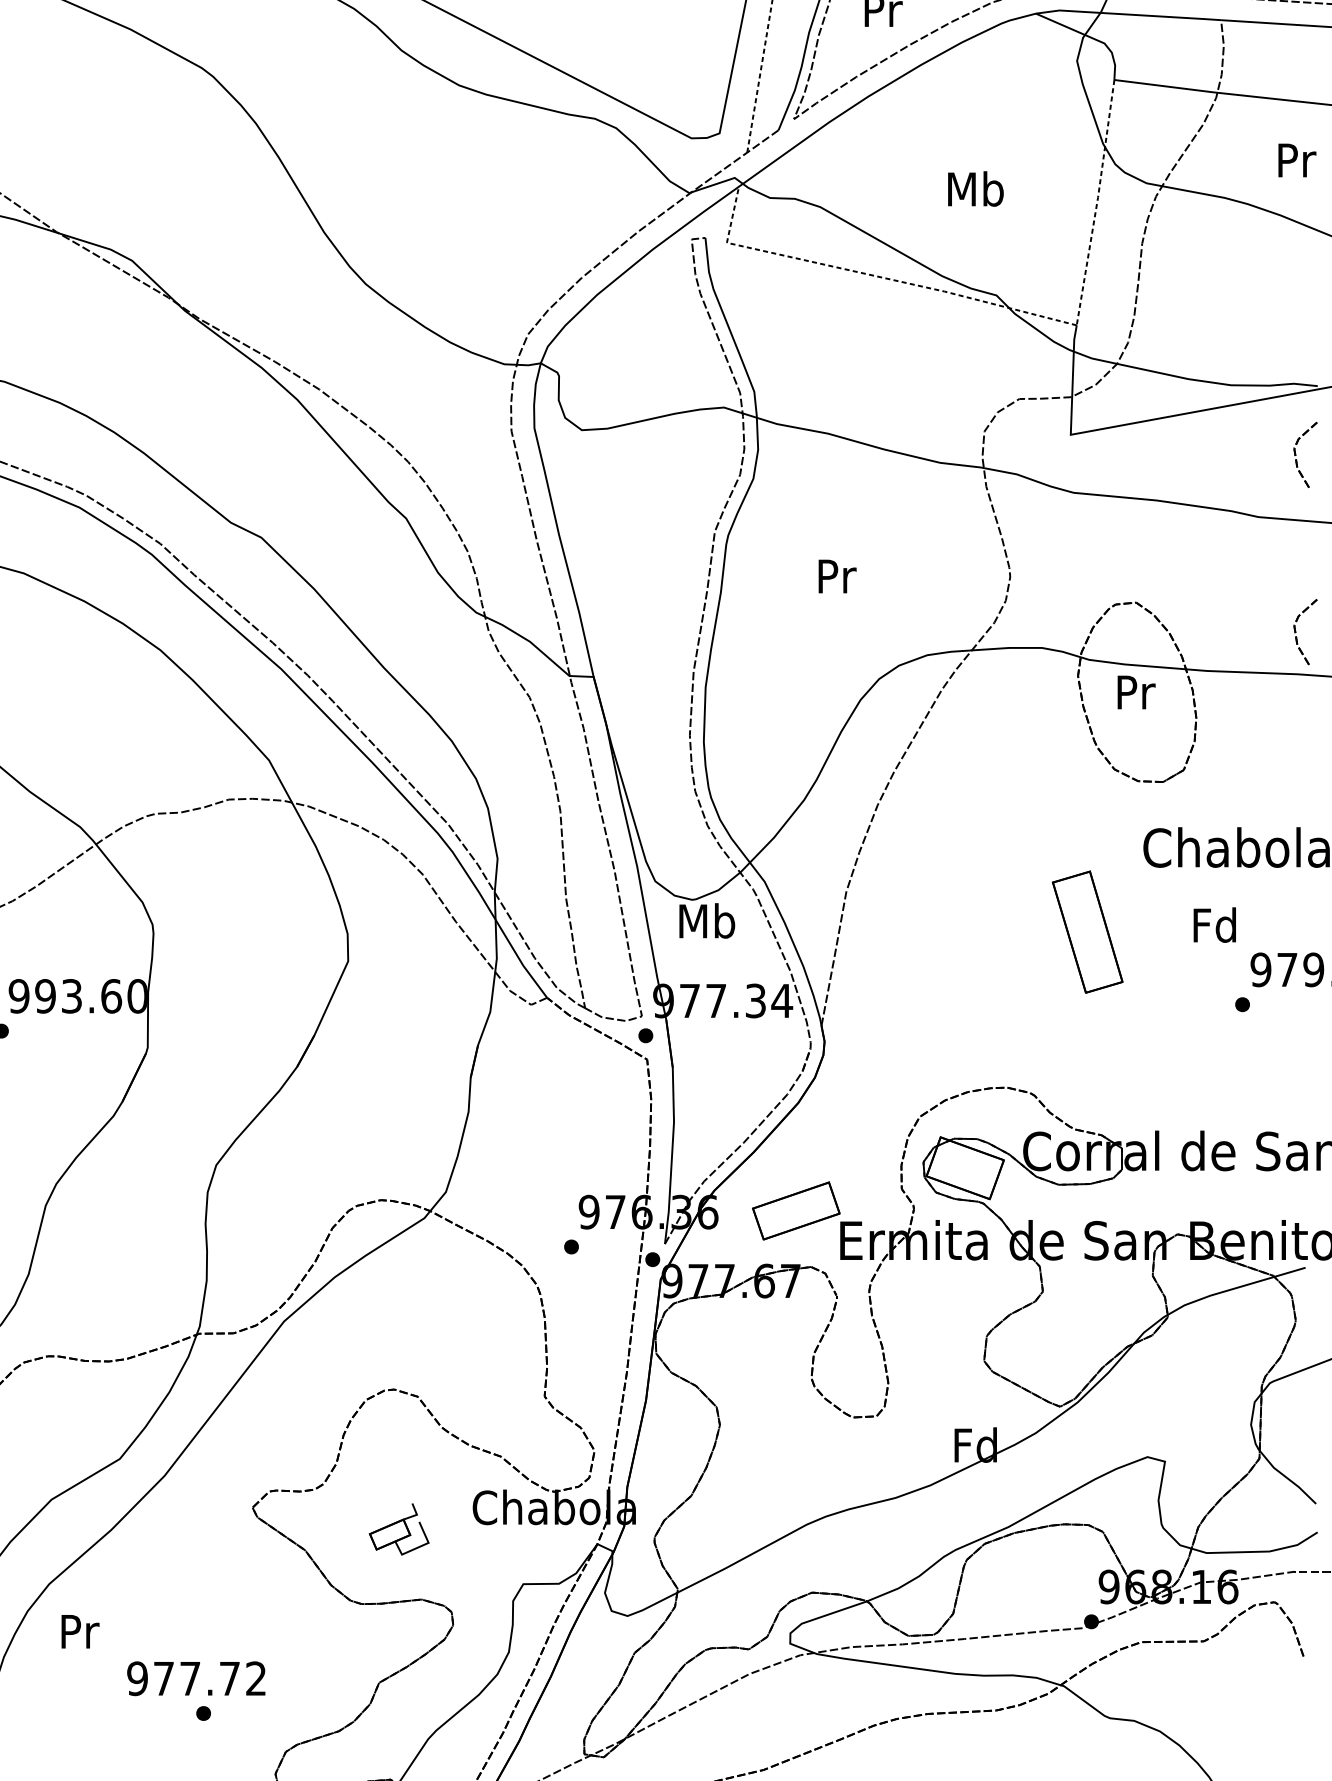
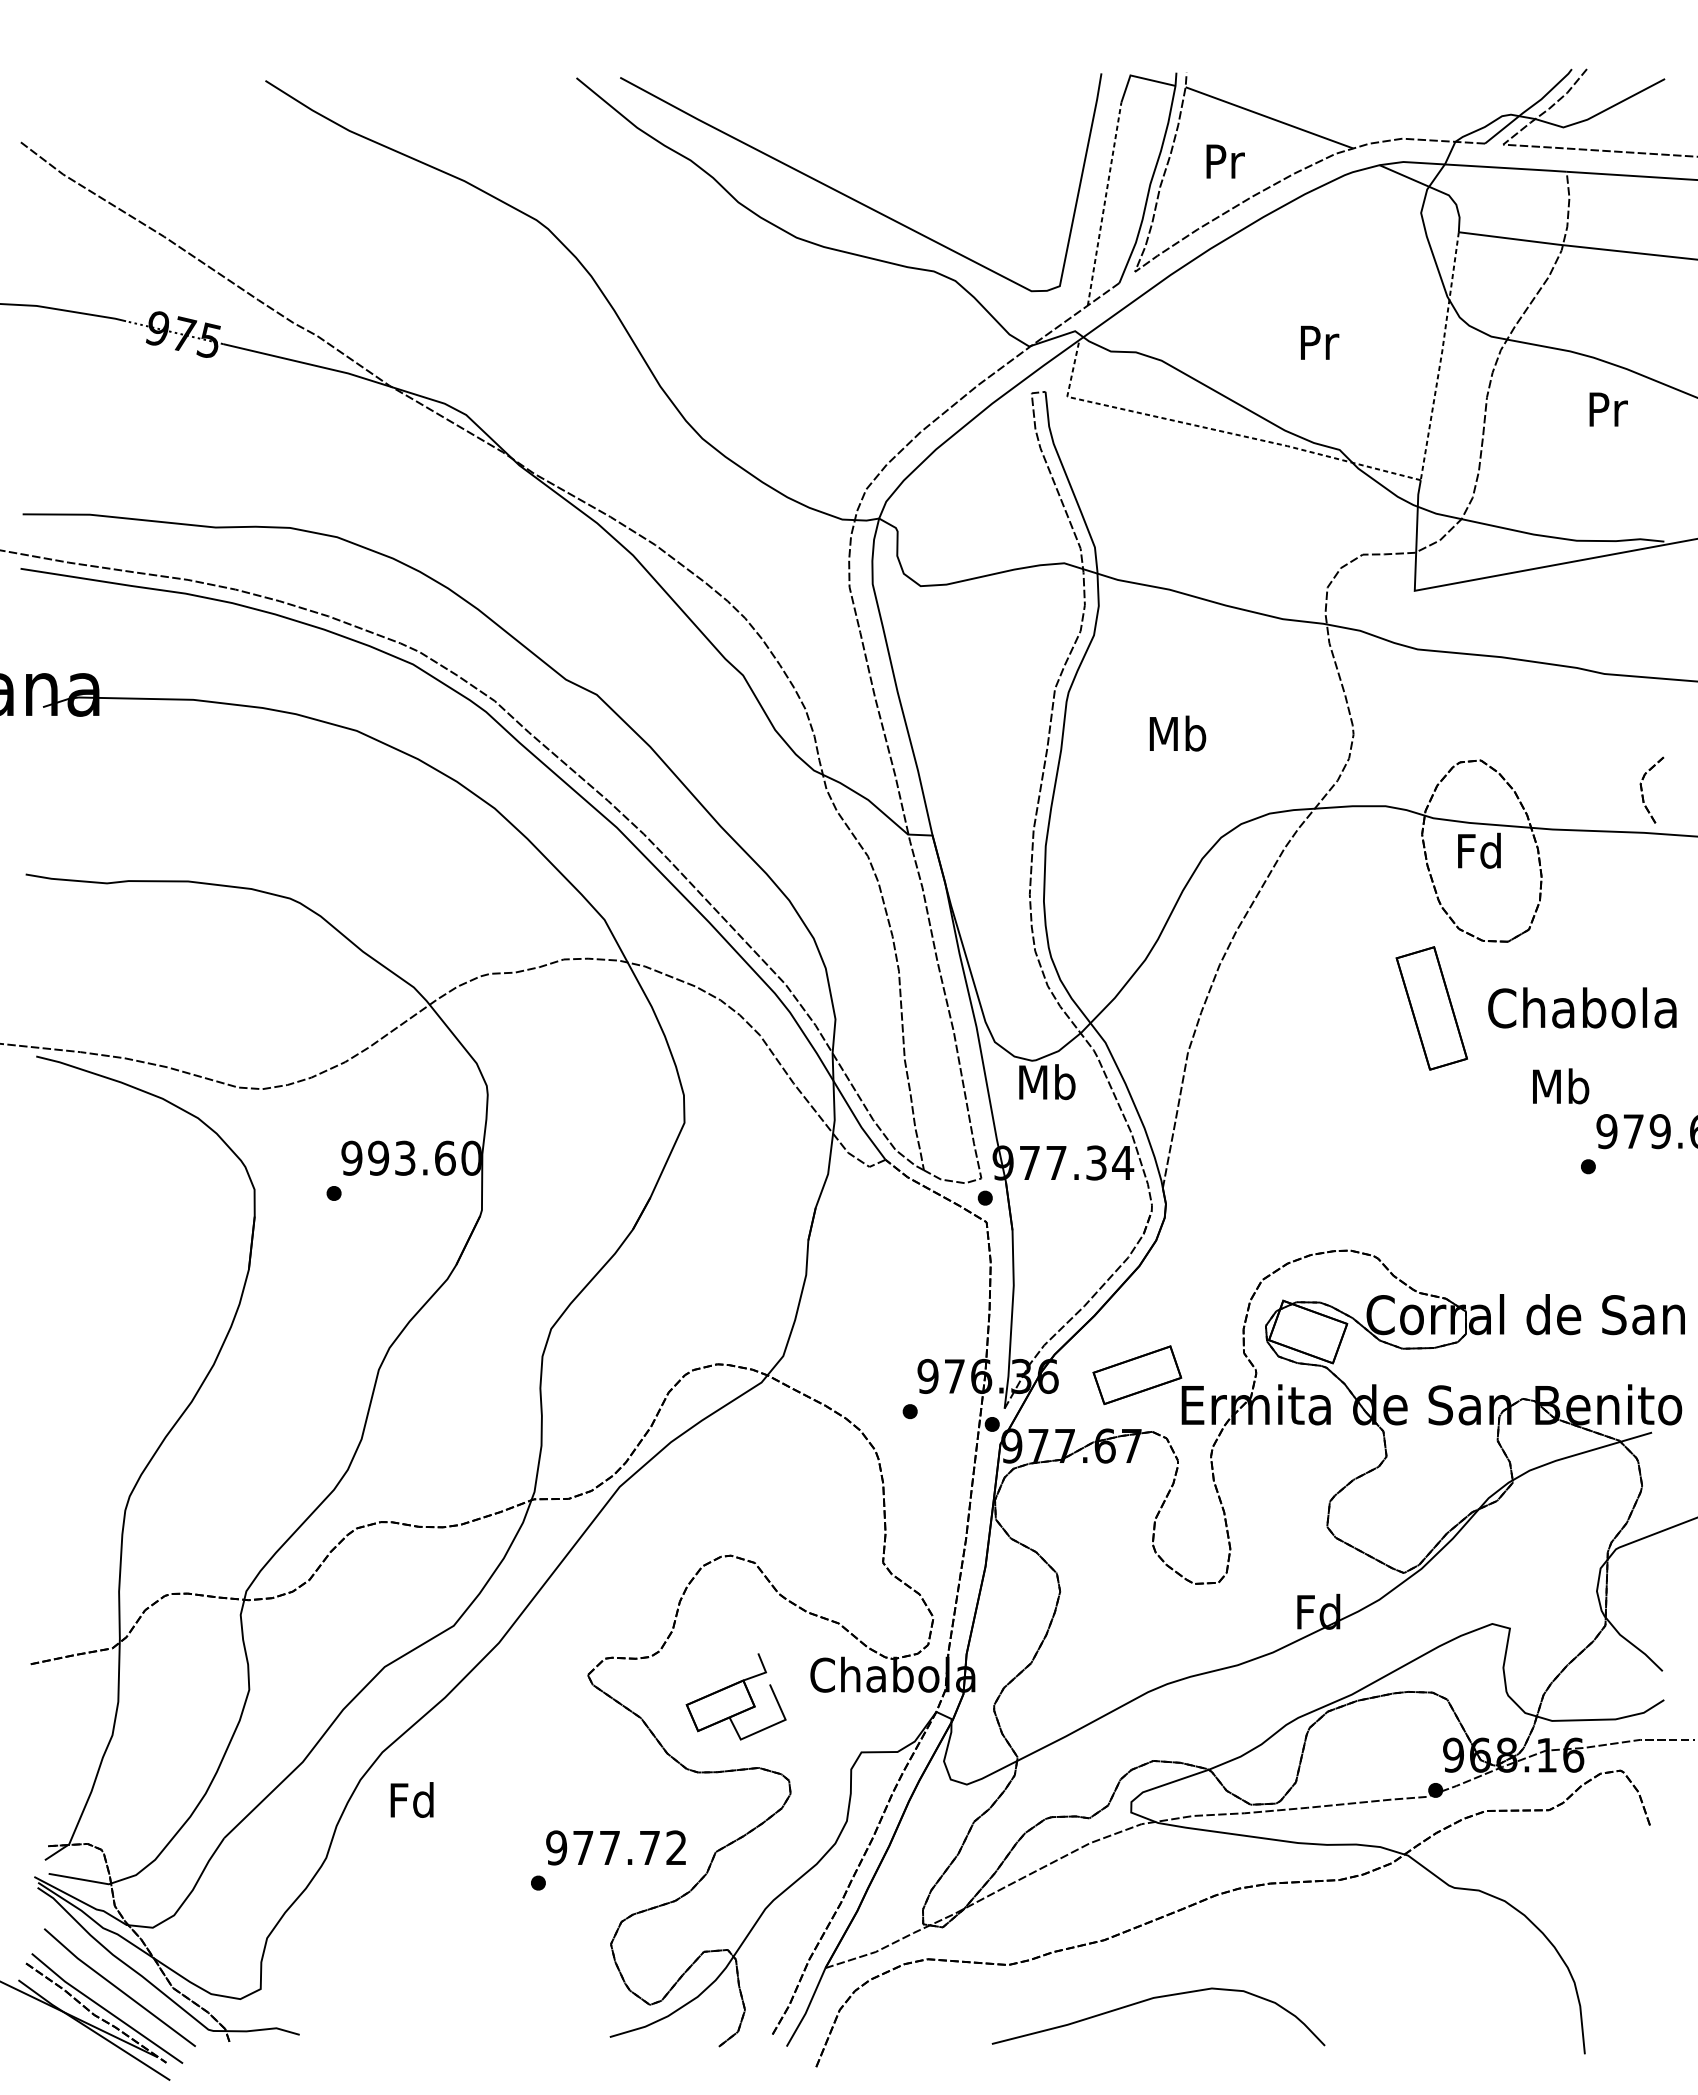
text: (1297, 160) -> (1608, 409), moved
text: (975, 189) -> (1318, 342), Mb -> Pr
part: (1296, 454) -> (1642, 610), removed
text: (836, 575) -> (1177, 733), Pr -> Mb
text: (1134, 691) -> (1479, 850), Pr -> Fd
text: (1215, 925) -> (1561, 1086), Fd -> Mb
part: (1087, 932) -> (1431, 1008), moved
part: (398, 1528) -> (735, 1696), size x1.67
text: (78, 1630) -> (411, 1799), Pr -> Fd
text: (195, 1678) -> (615, 1847), moved

